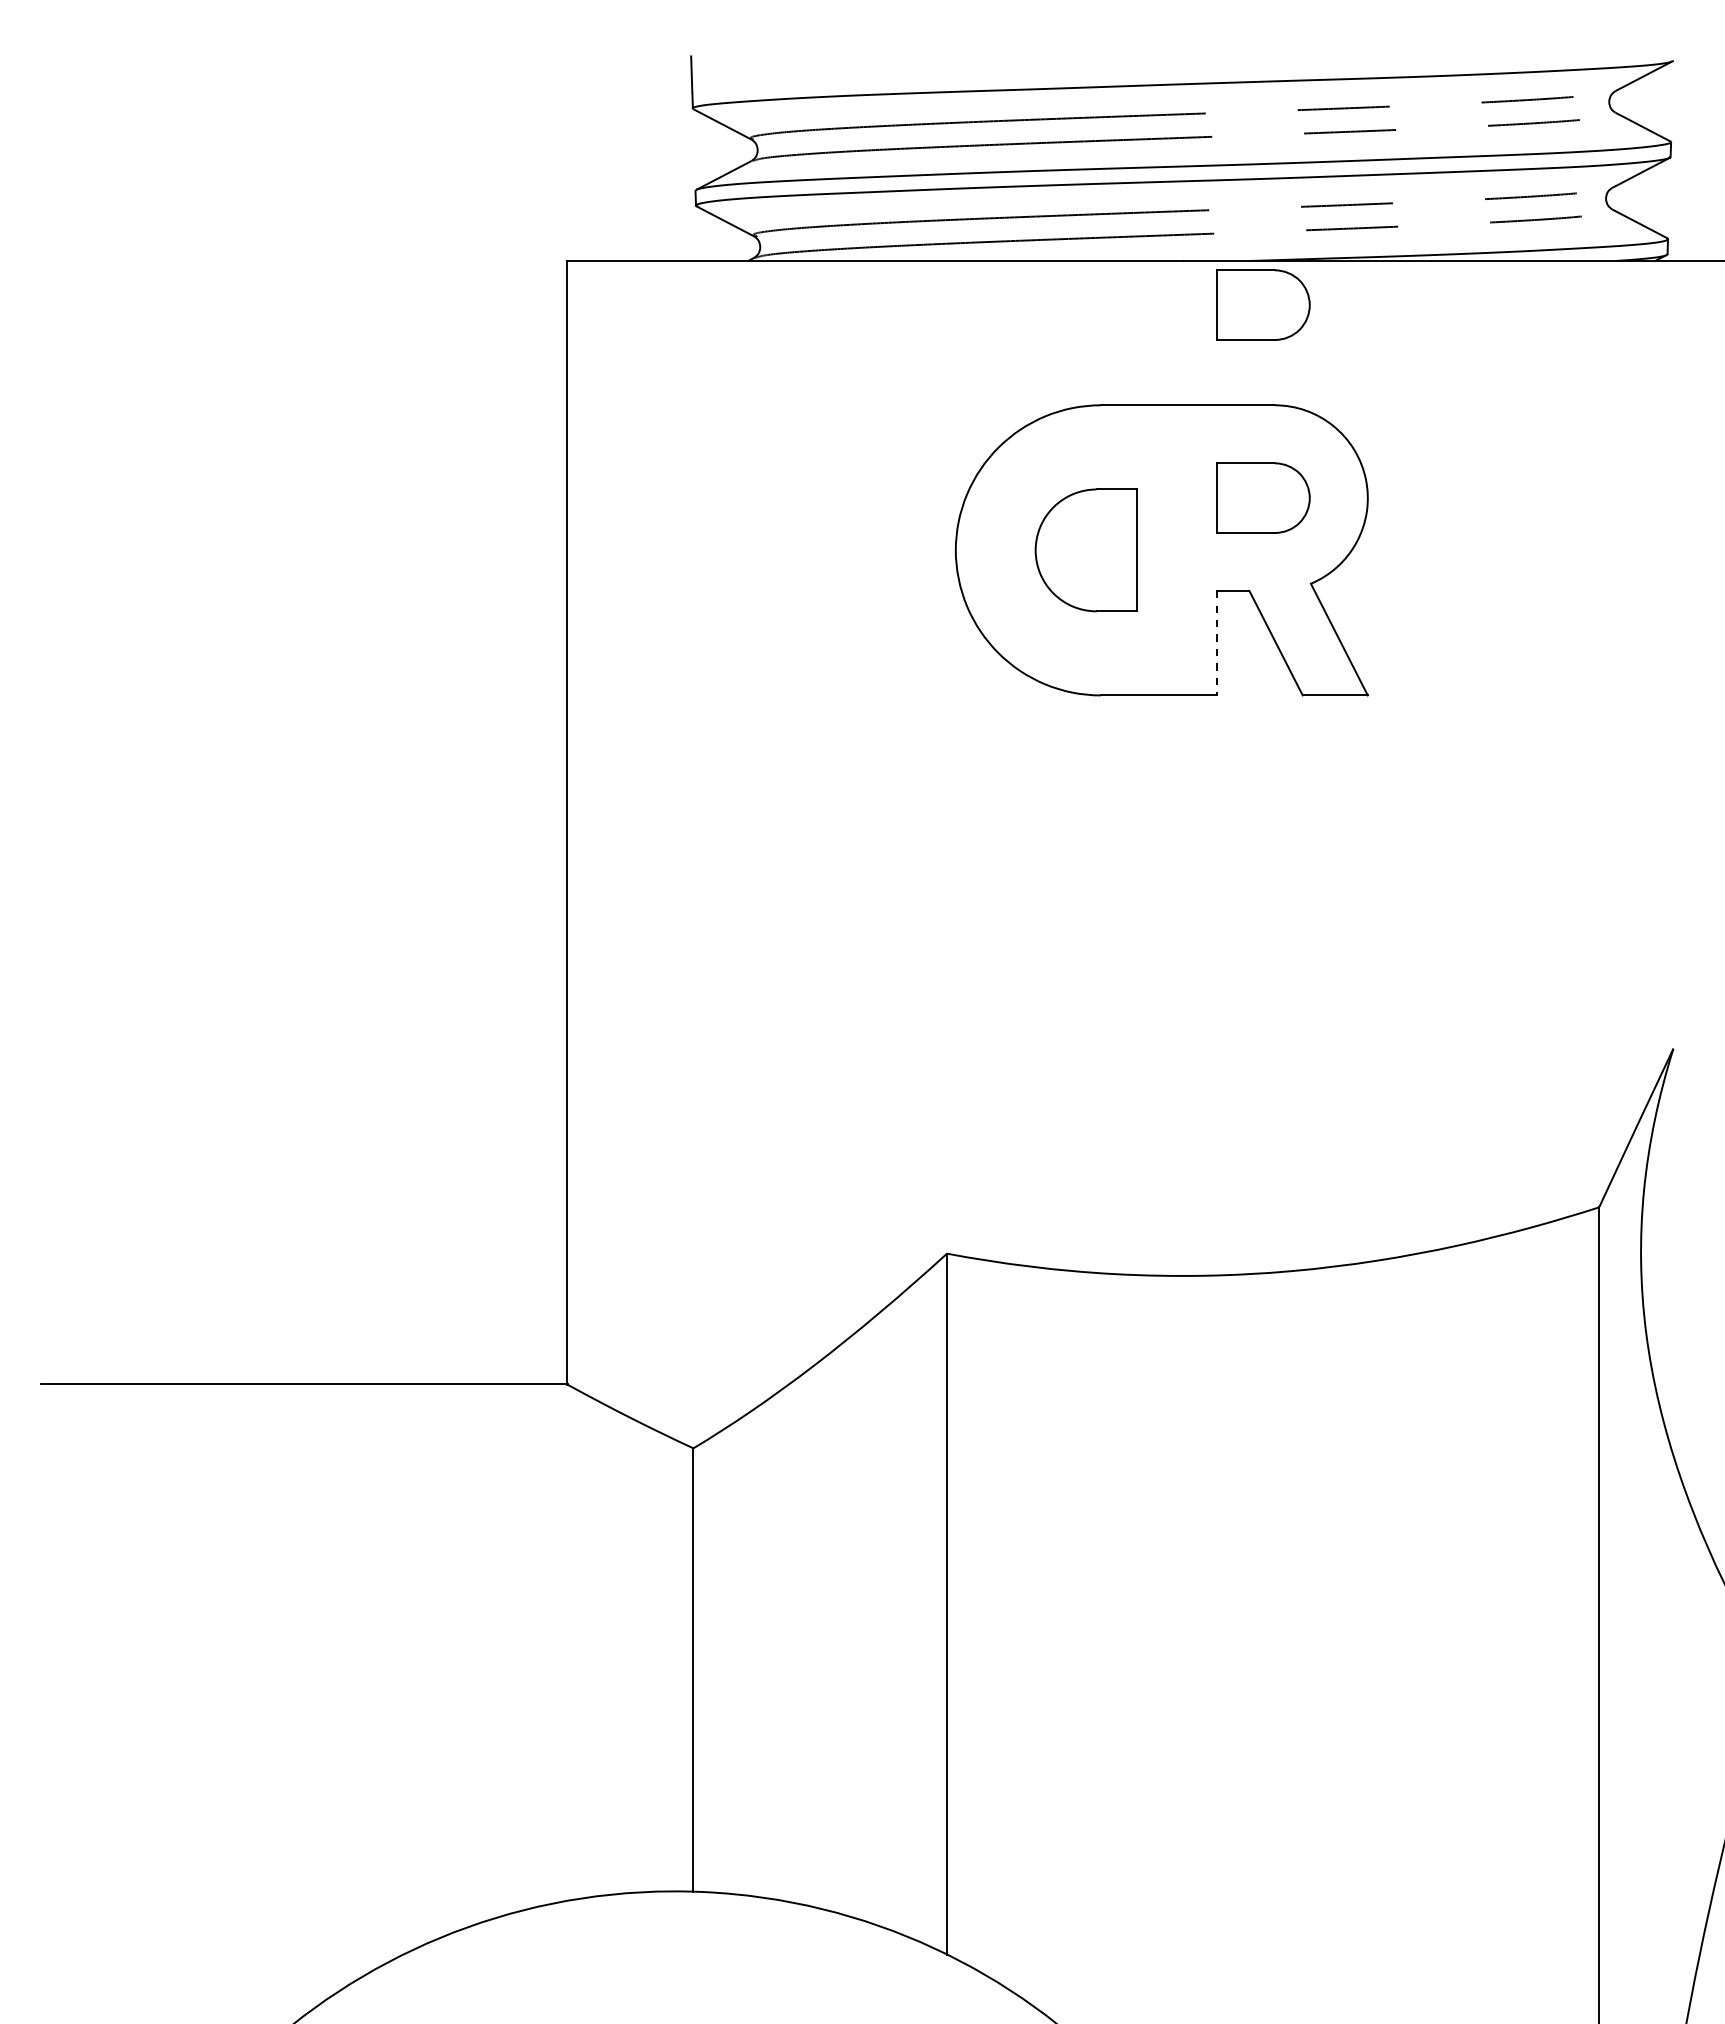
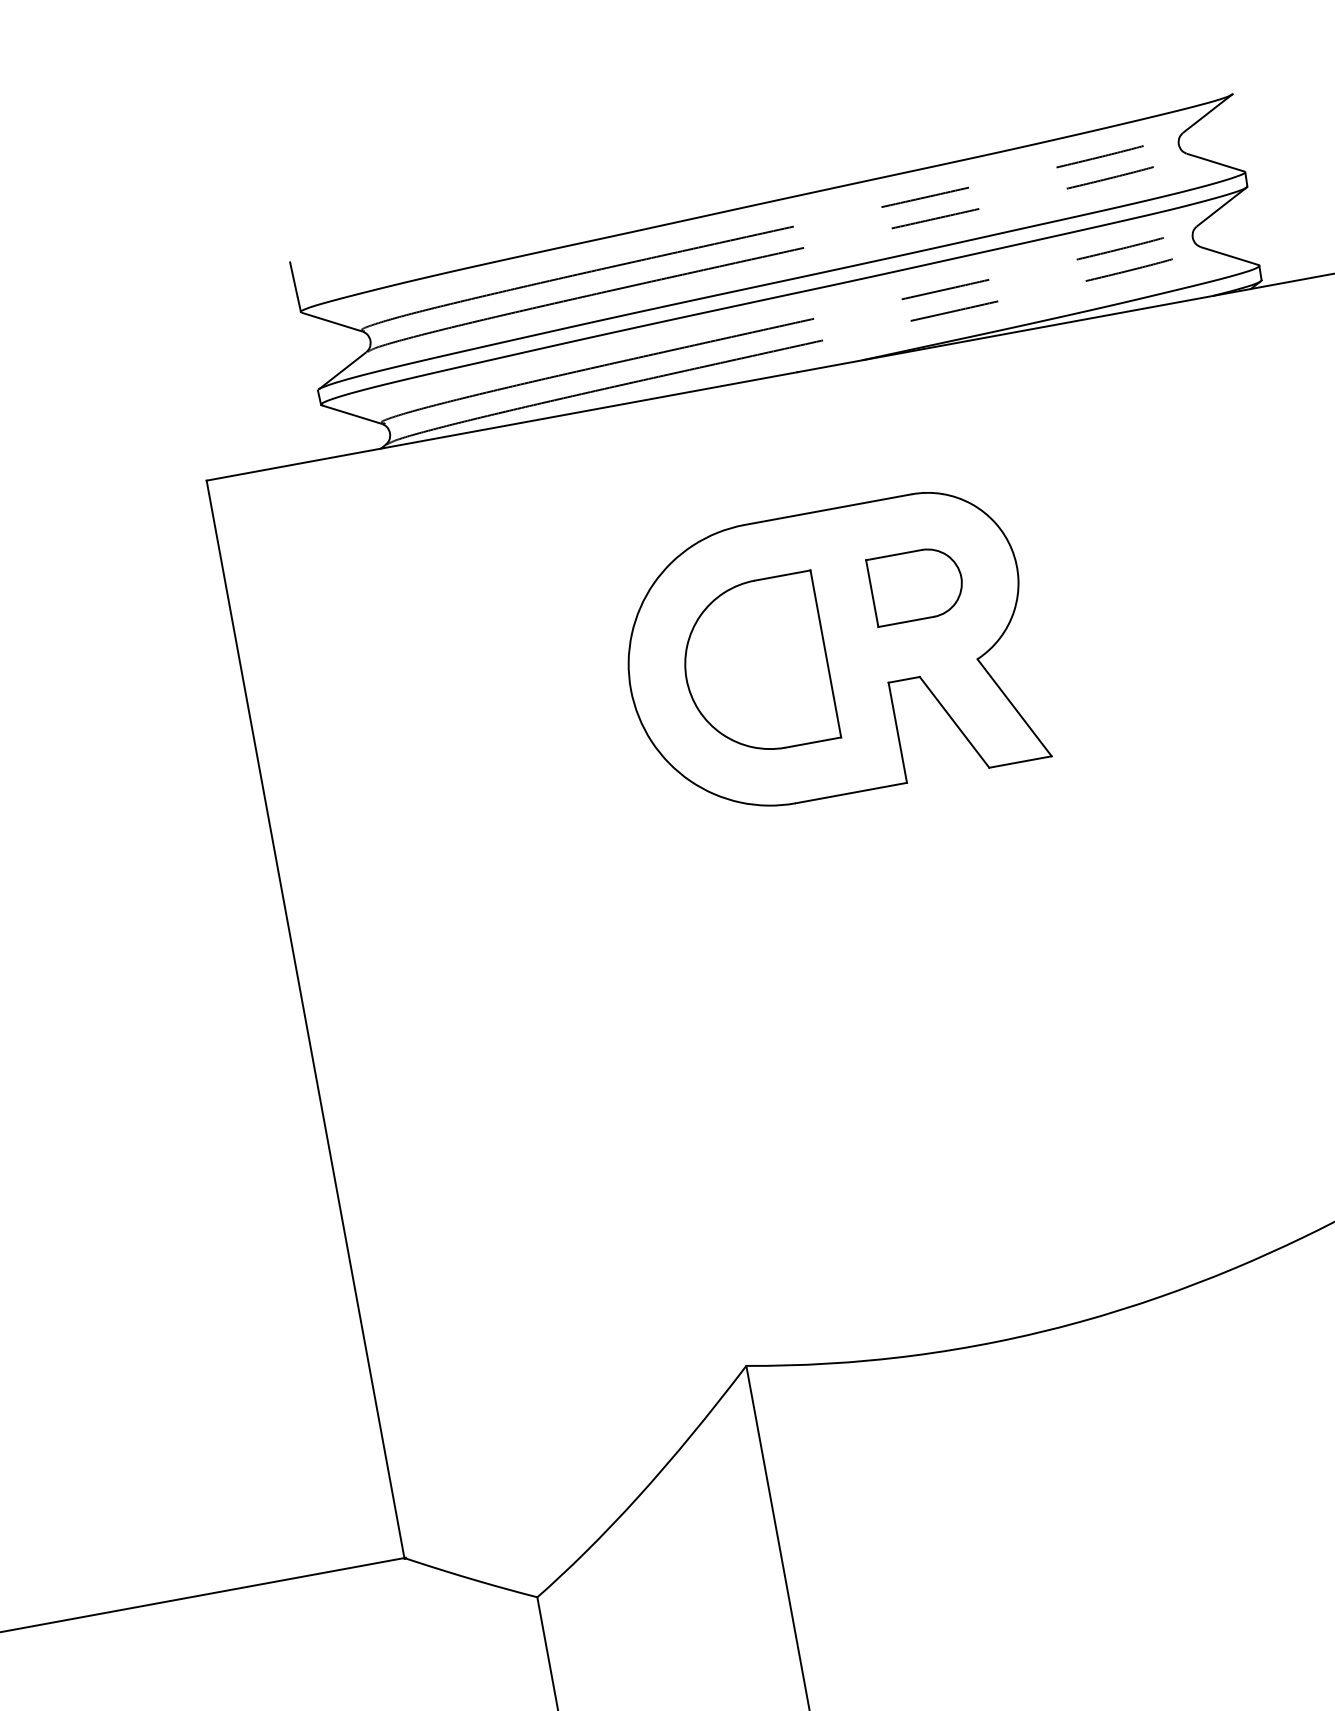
part: (1263, 304) -> (882, 399), removed
part: (1086, 550) -> (756, 666), size x1.43
line: (1216, 643) -> (897, 733), dashed -> solid

